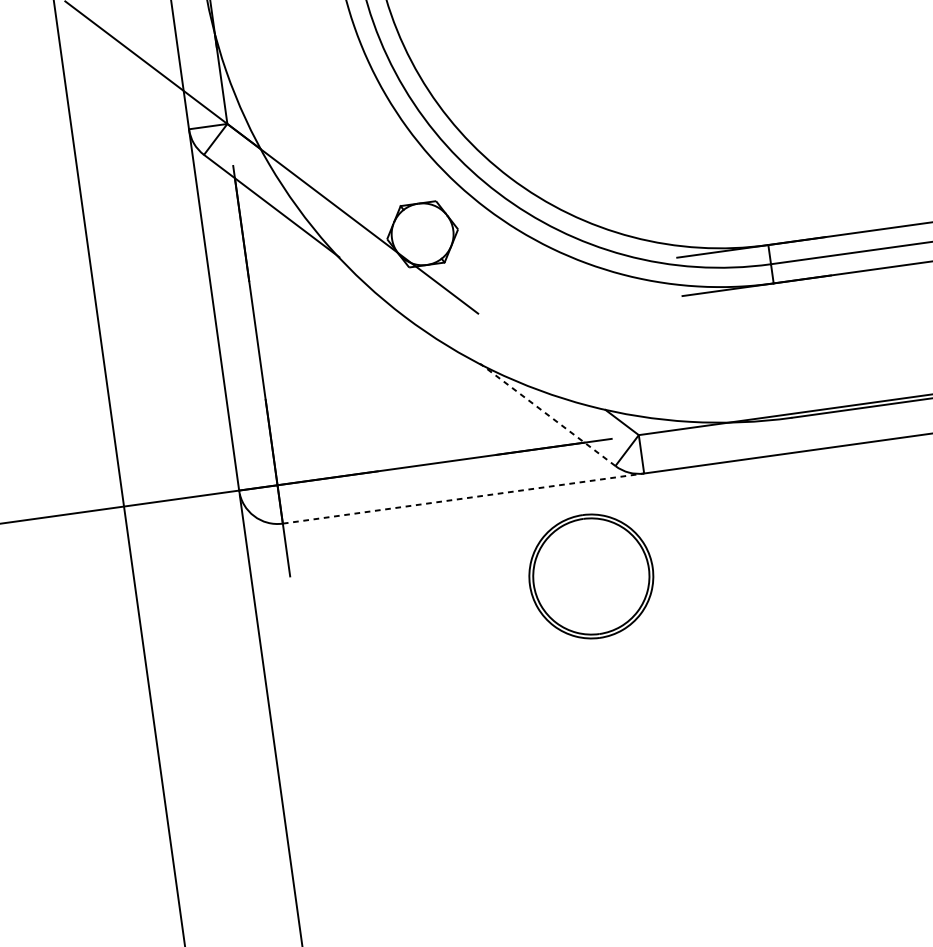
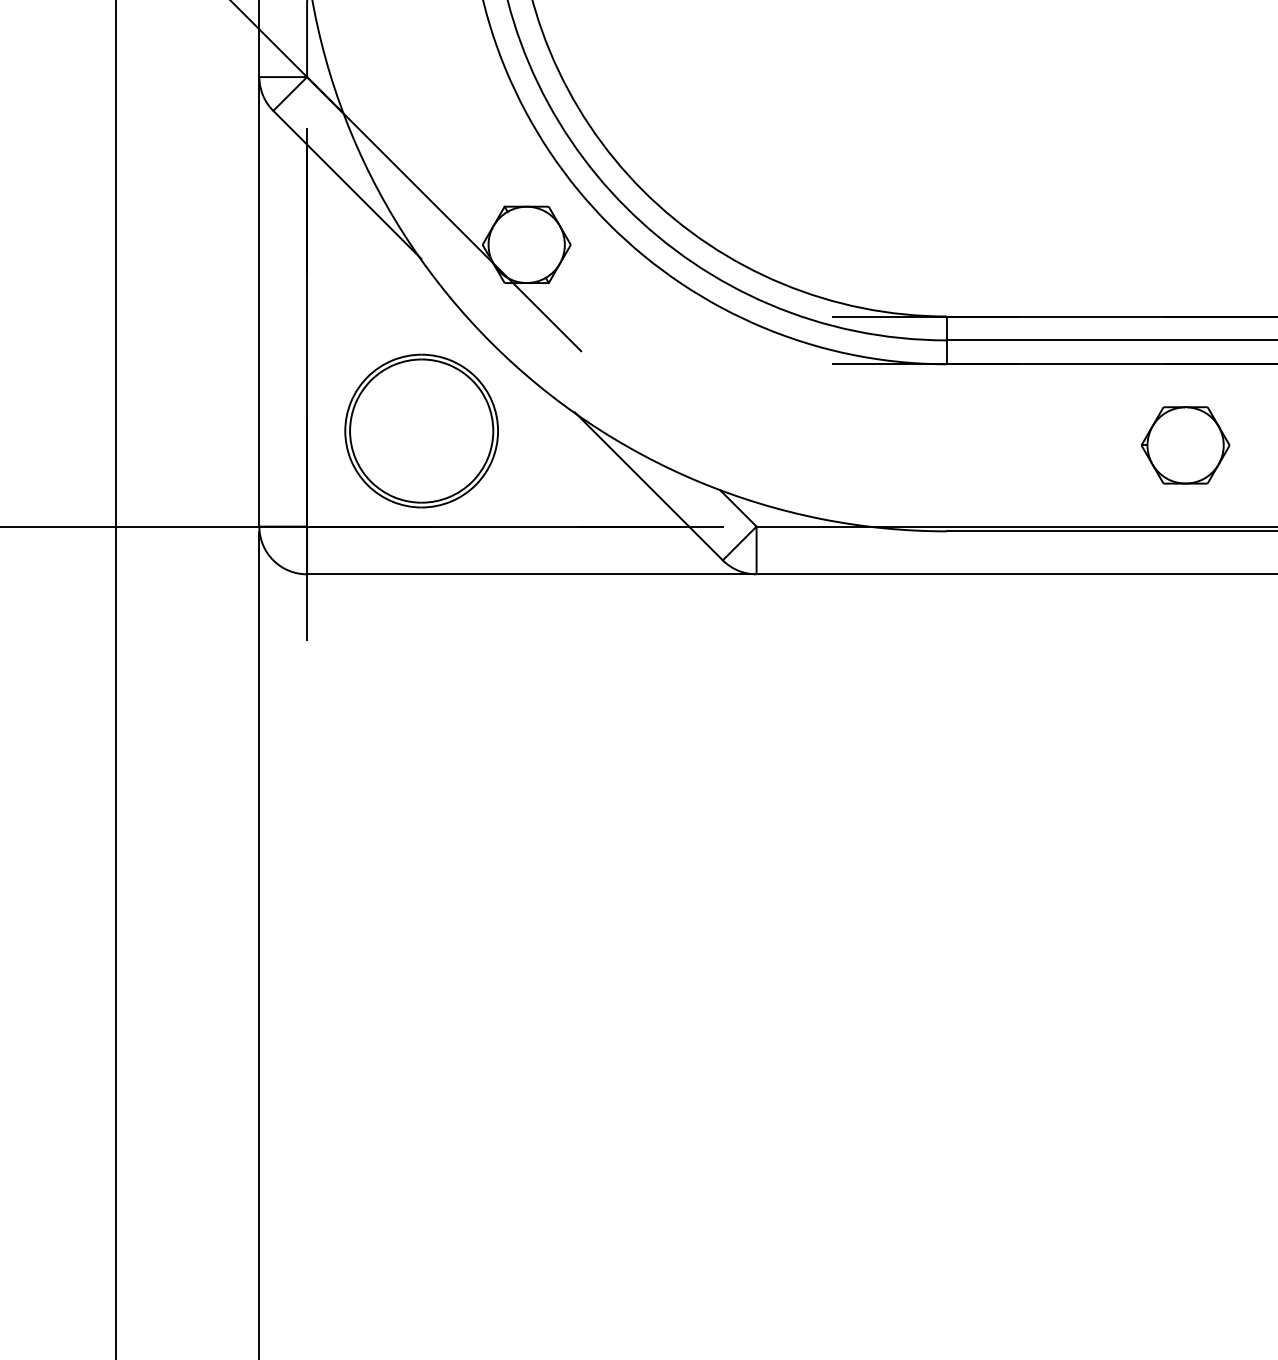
line: (547, 414) -> (648, 486), dashed -> solid
line: (463, 498) -> (531, 574), dashed -> solid
part: (591, 576) -> (421, 430), moved

